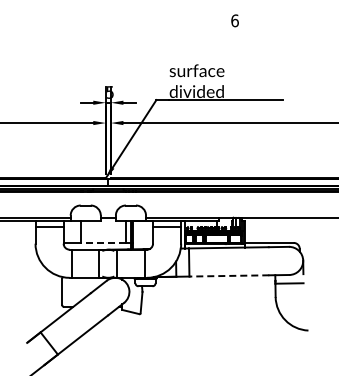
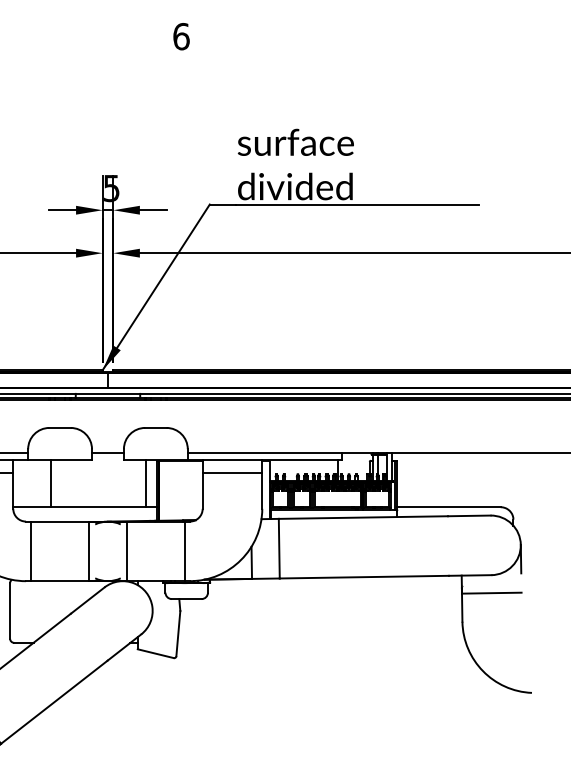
text: (234, 20) -> (180, 35), moved
line: (103, 242) -> (97, 506), dashed -> solid
line: (229, 275) -> (364, 576), dashed -> solid

